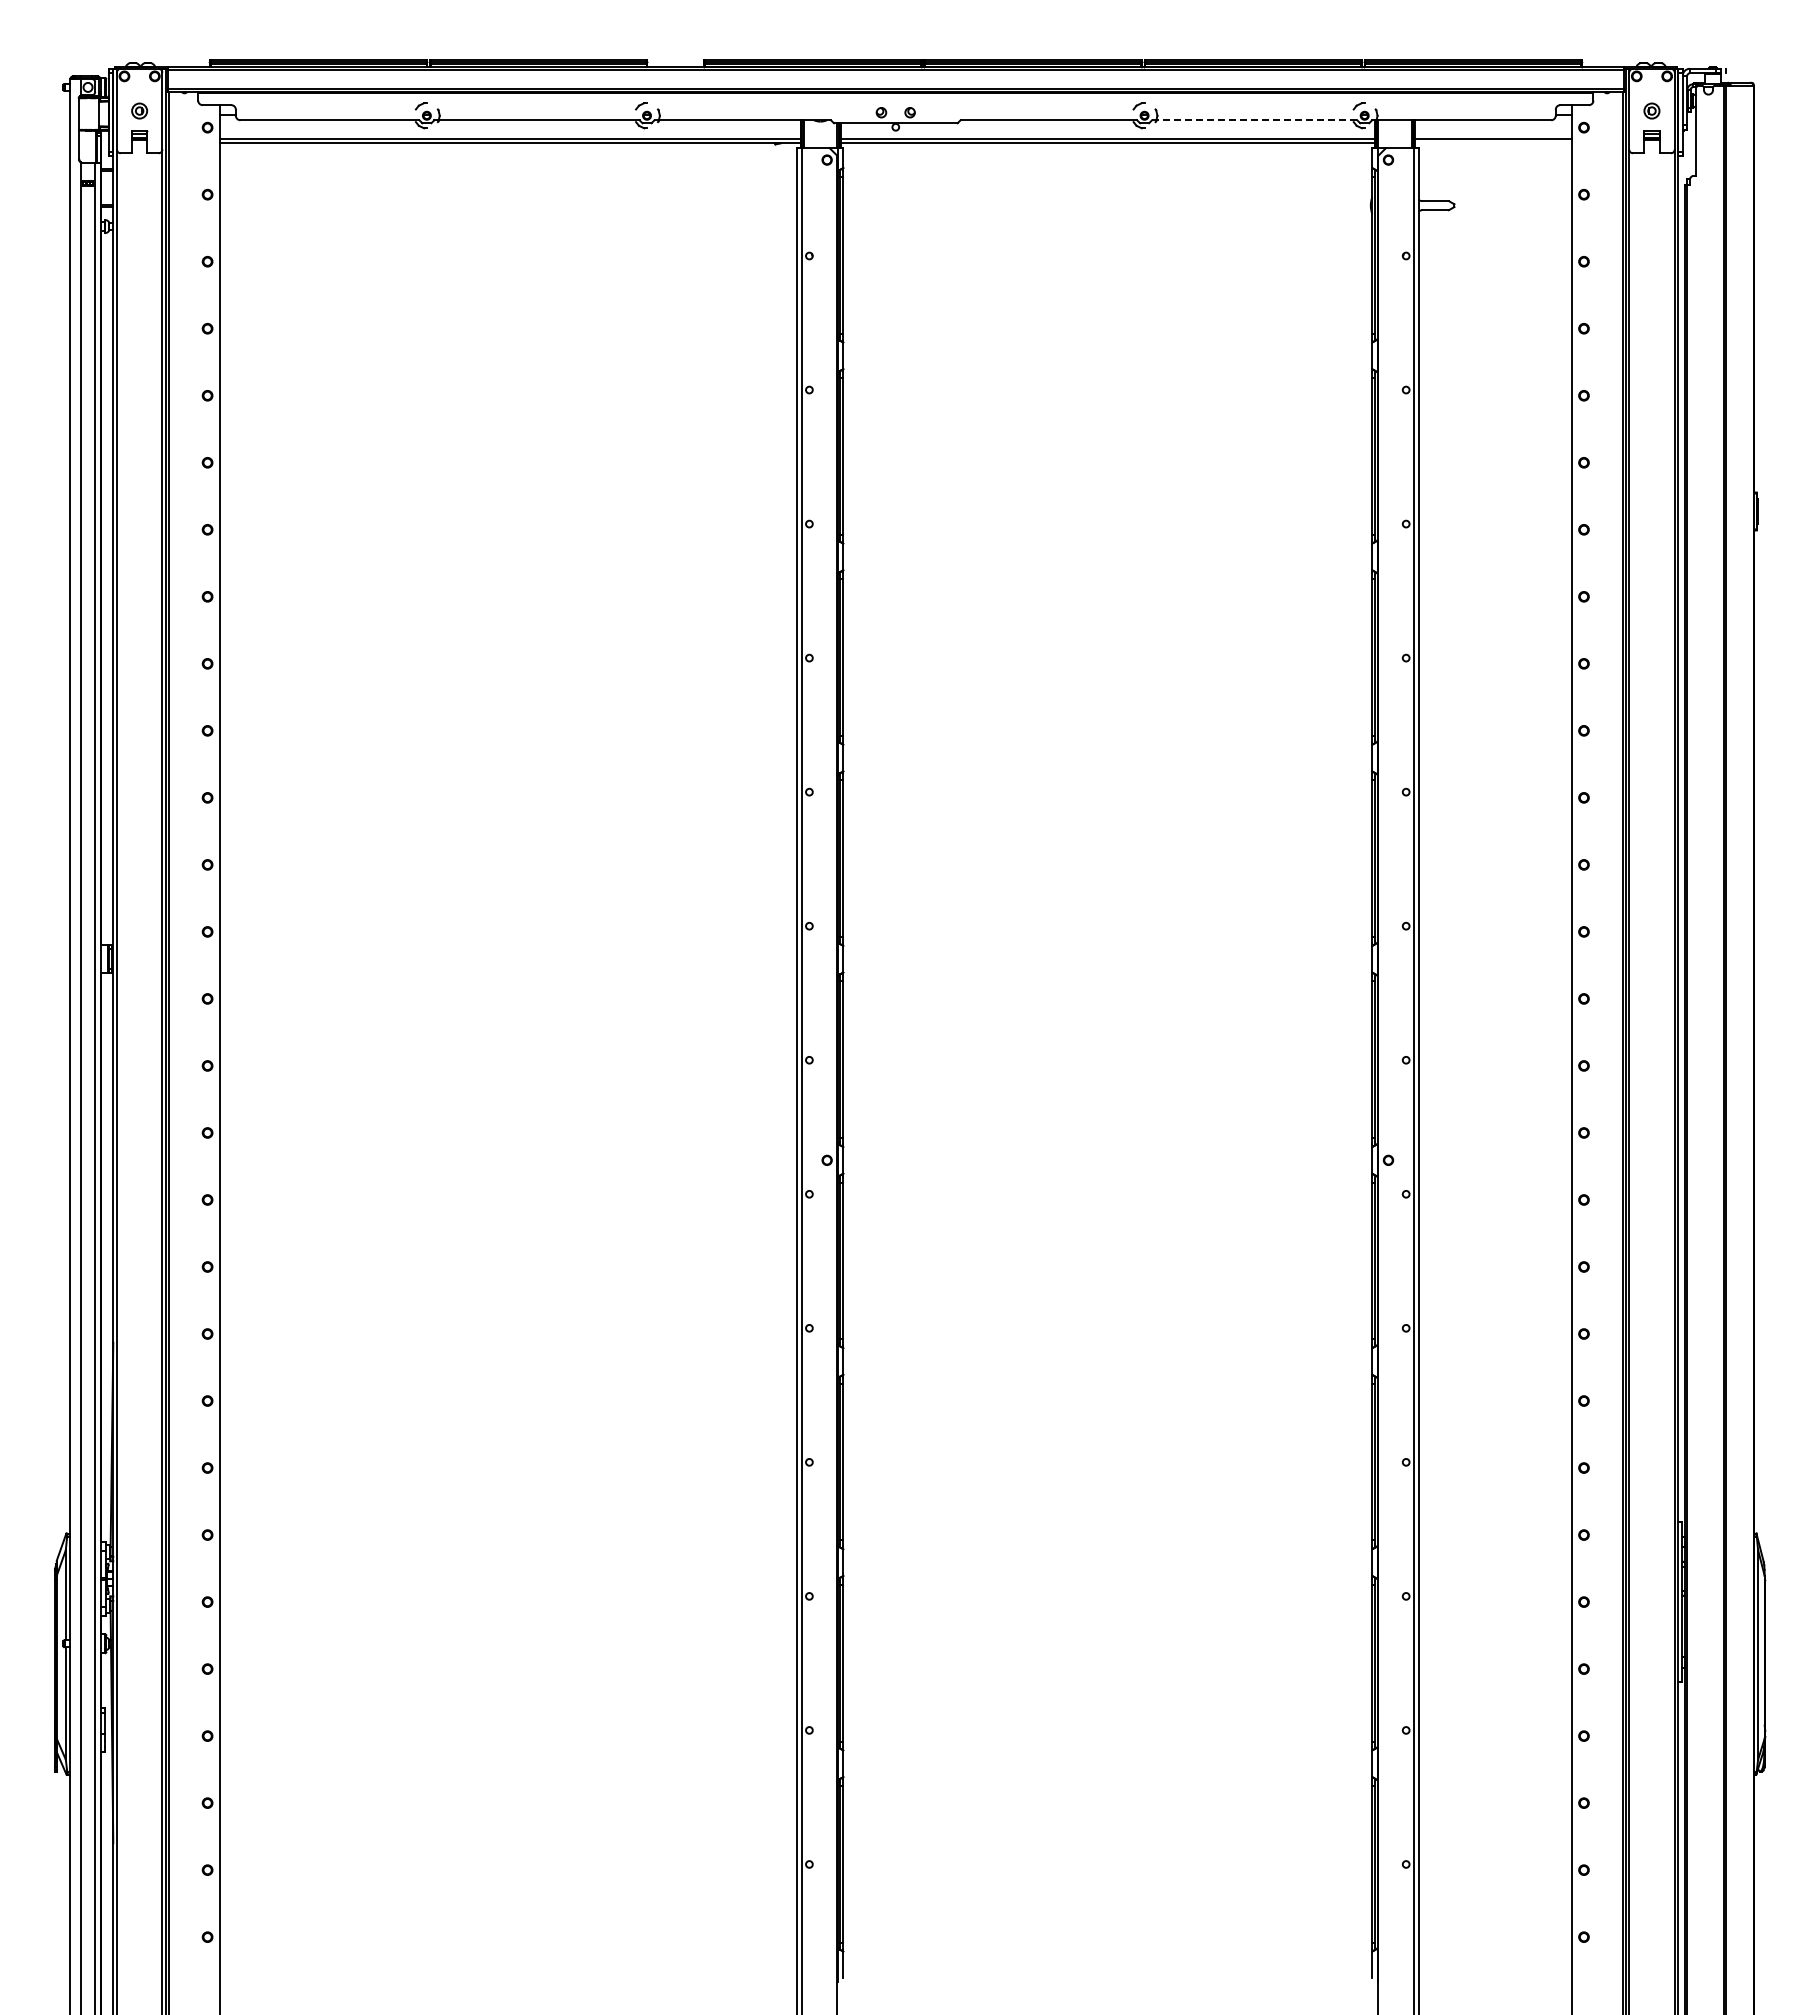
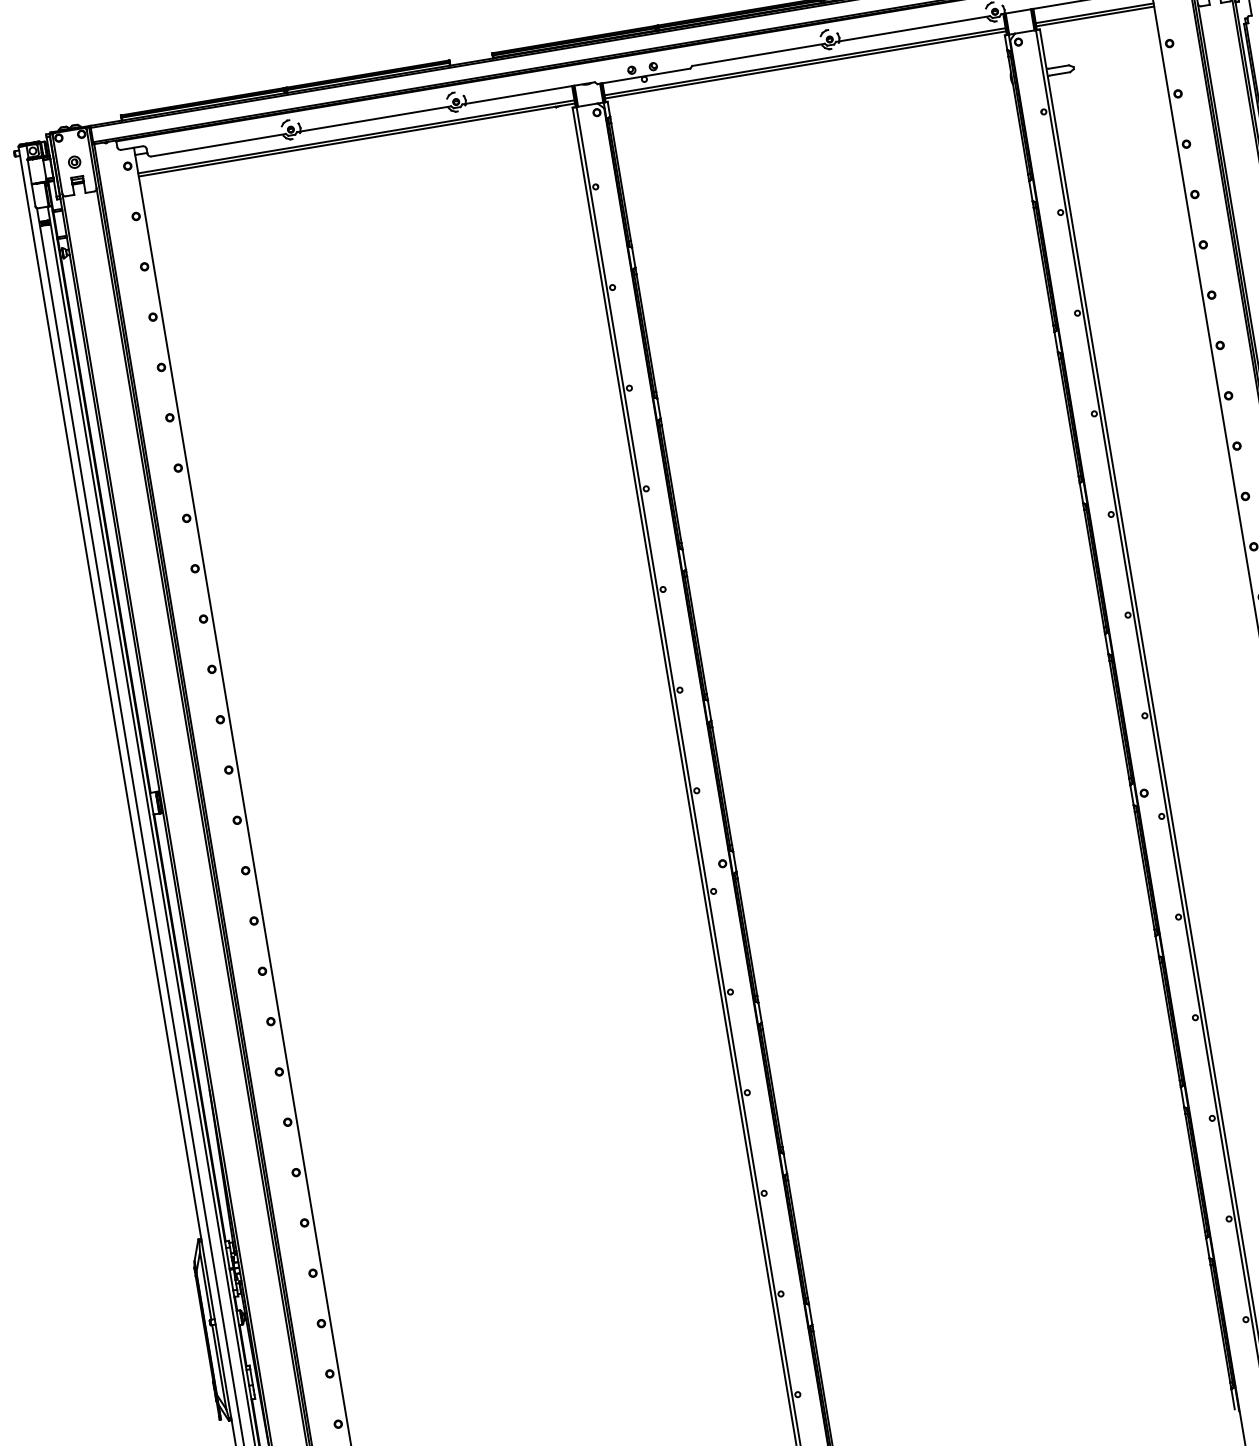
line: (1254, 120) -> (912, 29), dashed -> solid
line: (1492, 143) -> (1094, 16), added

